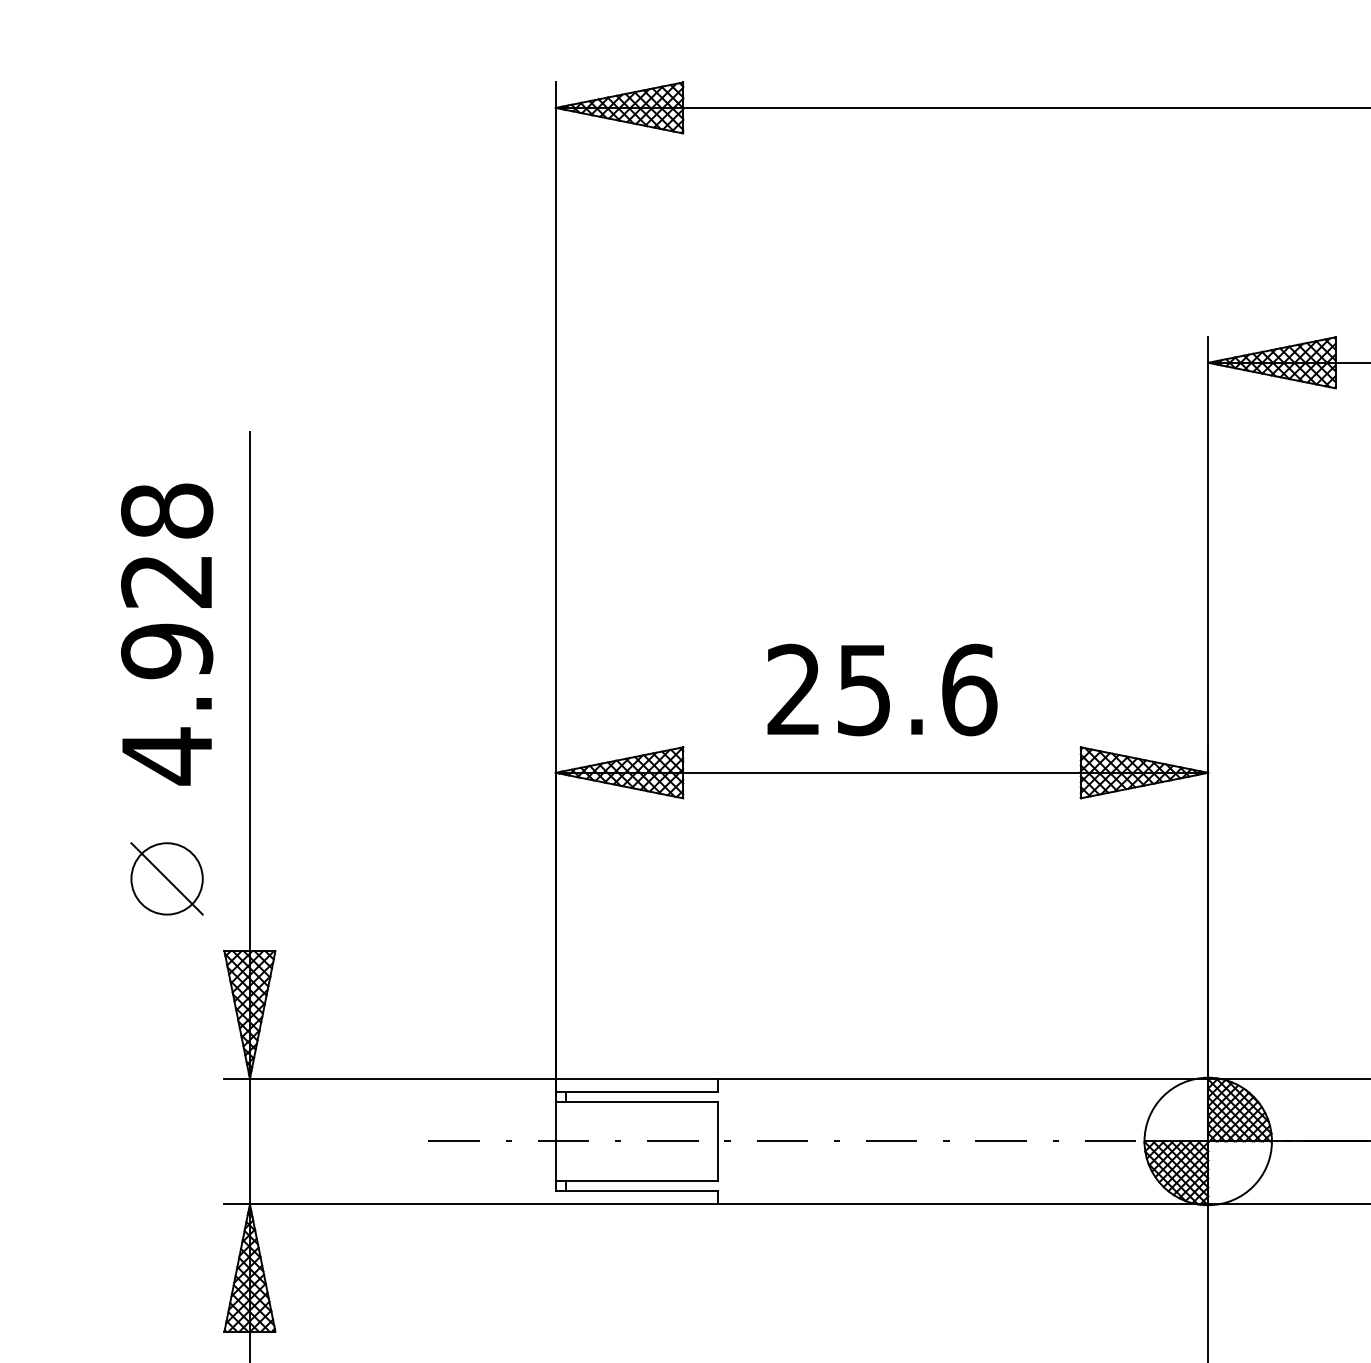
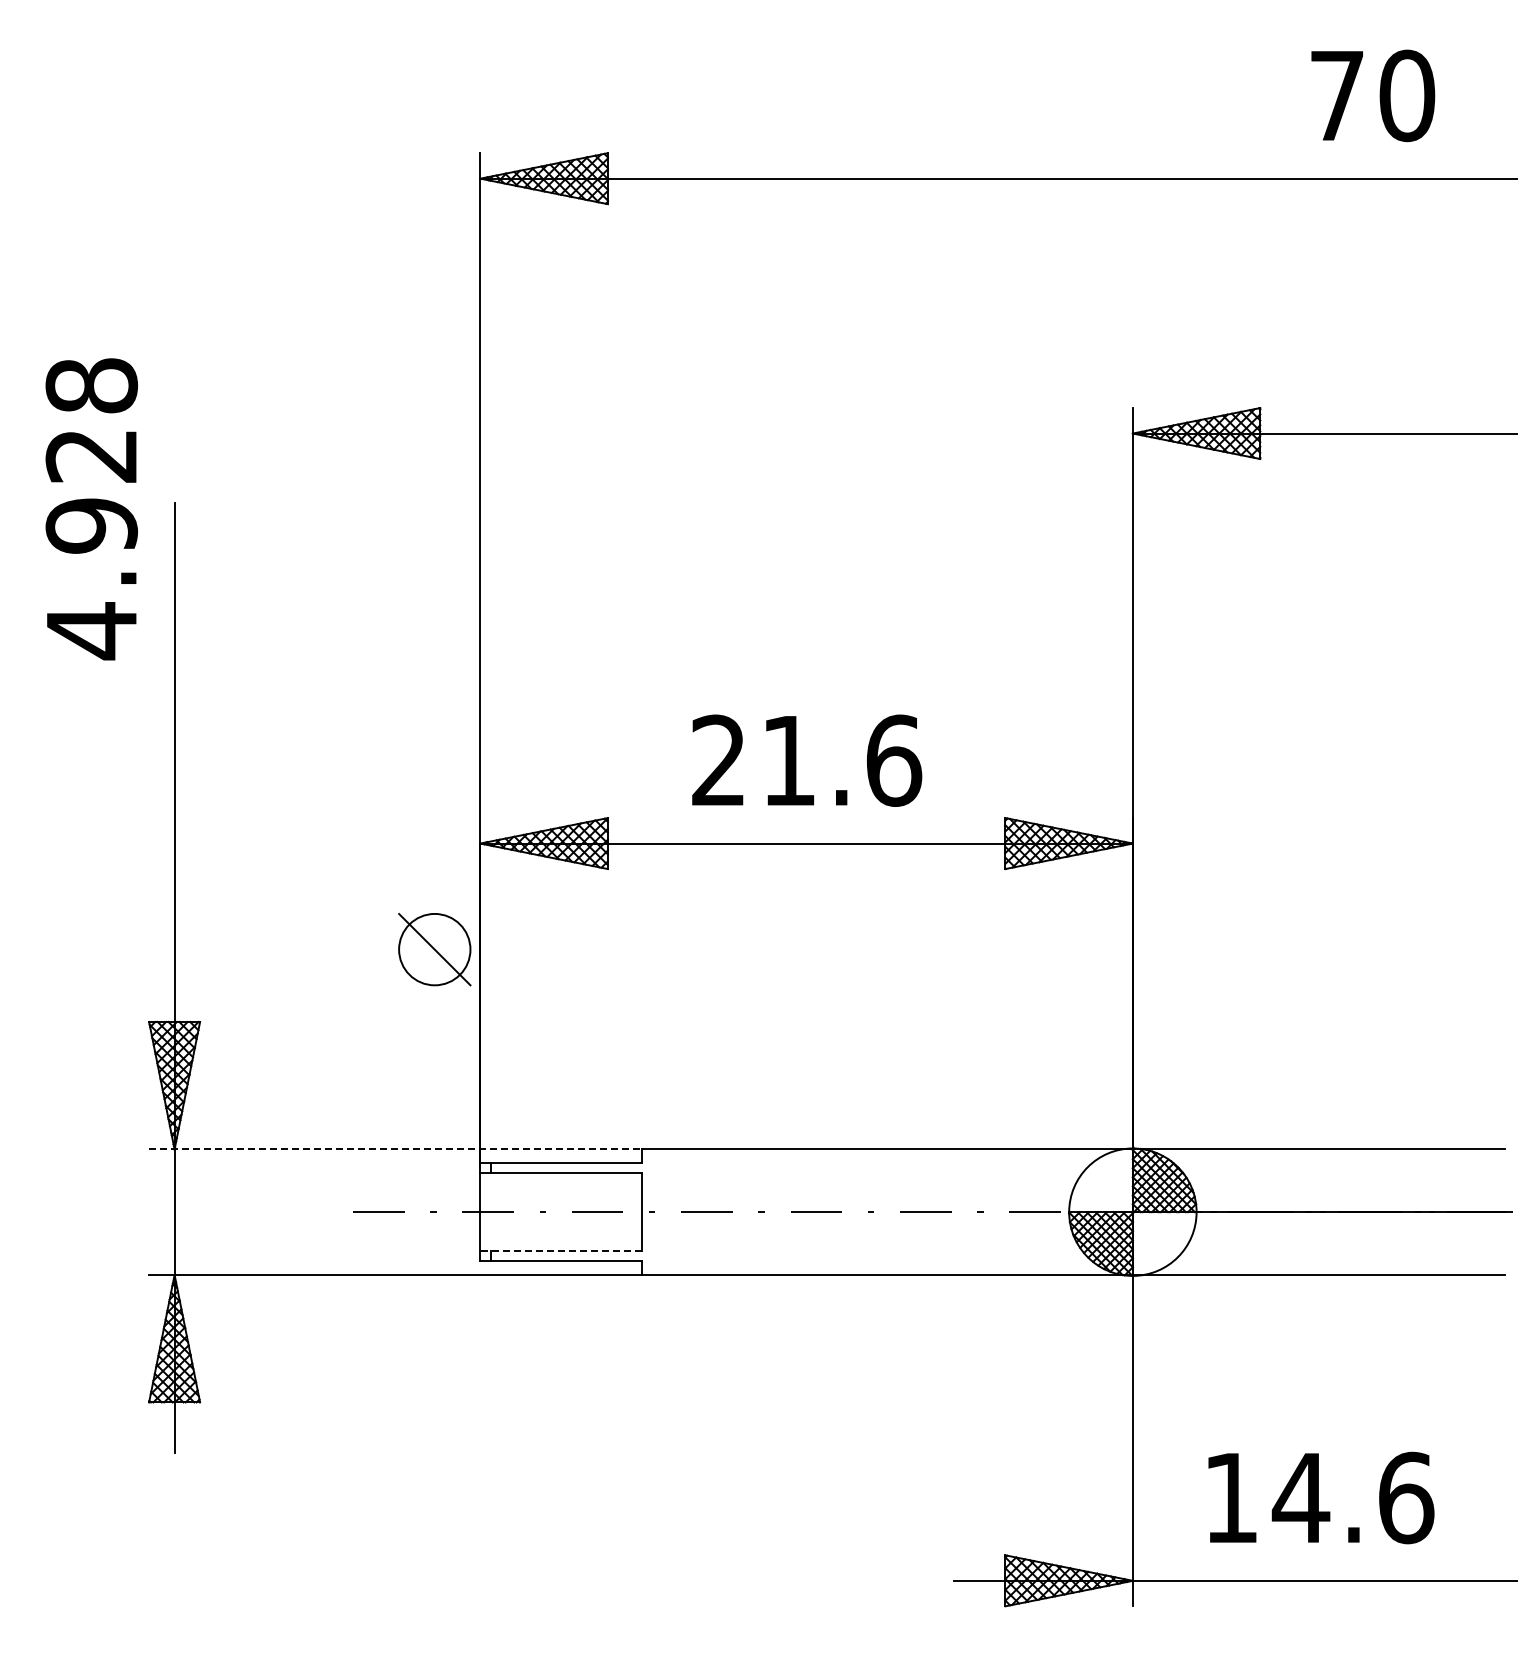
text: (166, 634) -> (91, 509), moved
text: (863, 690) -> (788, 761), 25.6 -> 21.6
part: (166, 878) -> (434, 949), moved
line: (470, 1078) -> (395, 1149), solid -> dashed
line: (636, 1180) -> (561, 1251), solid -> dashed

